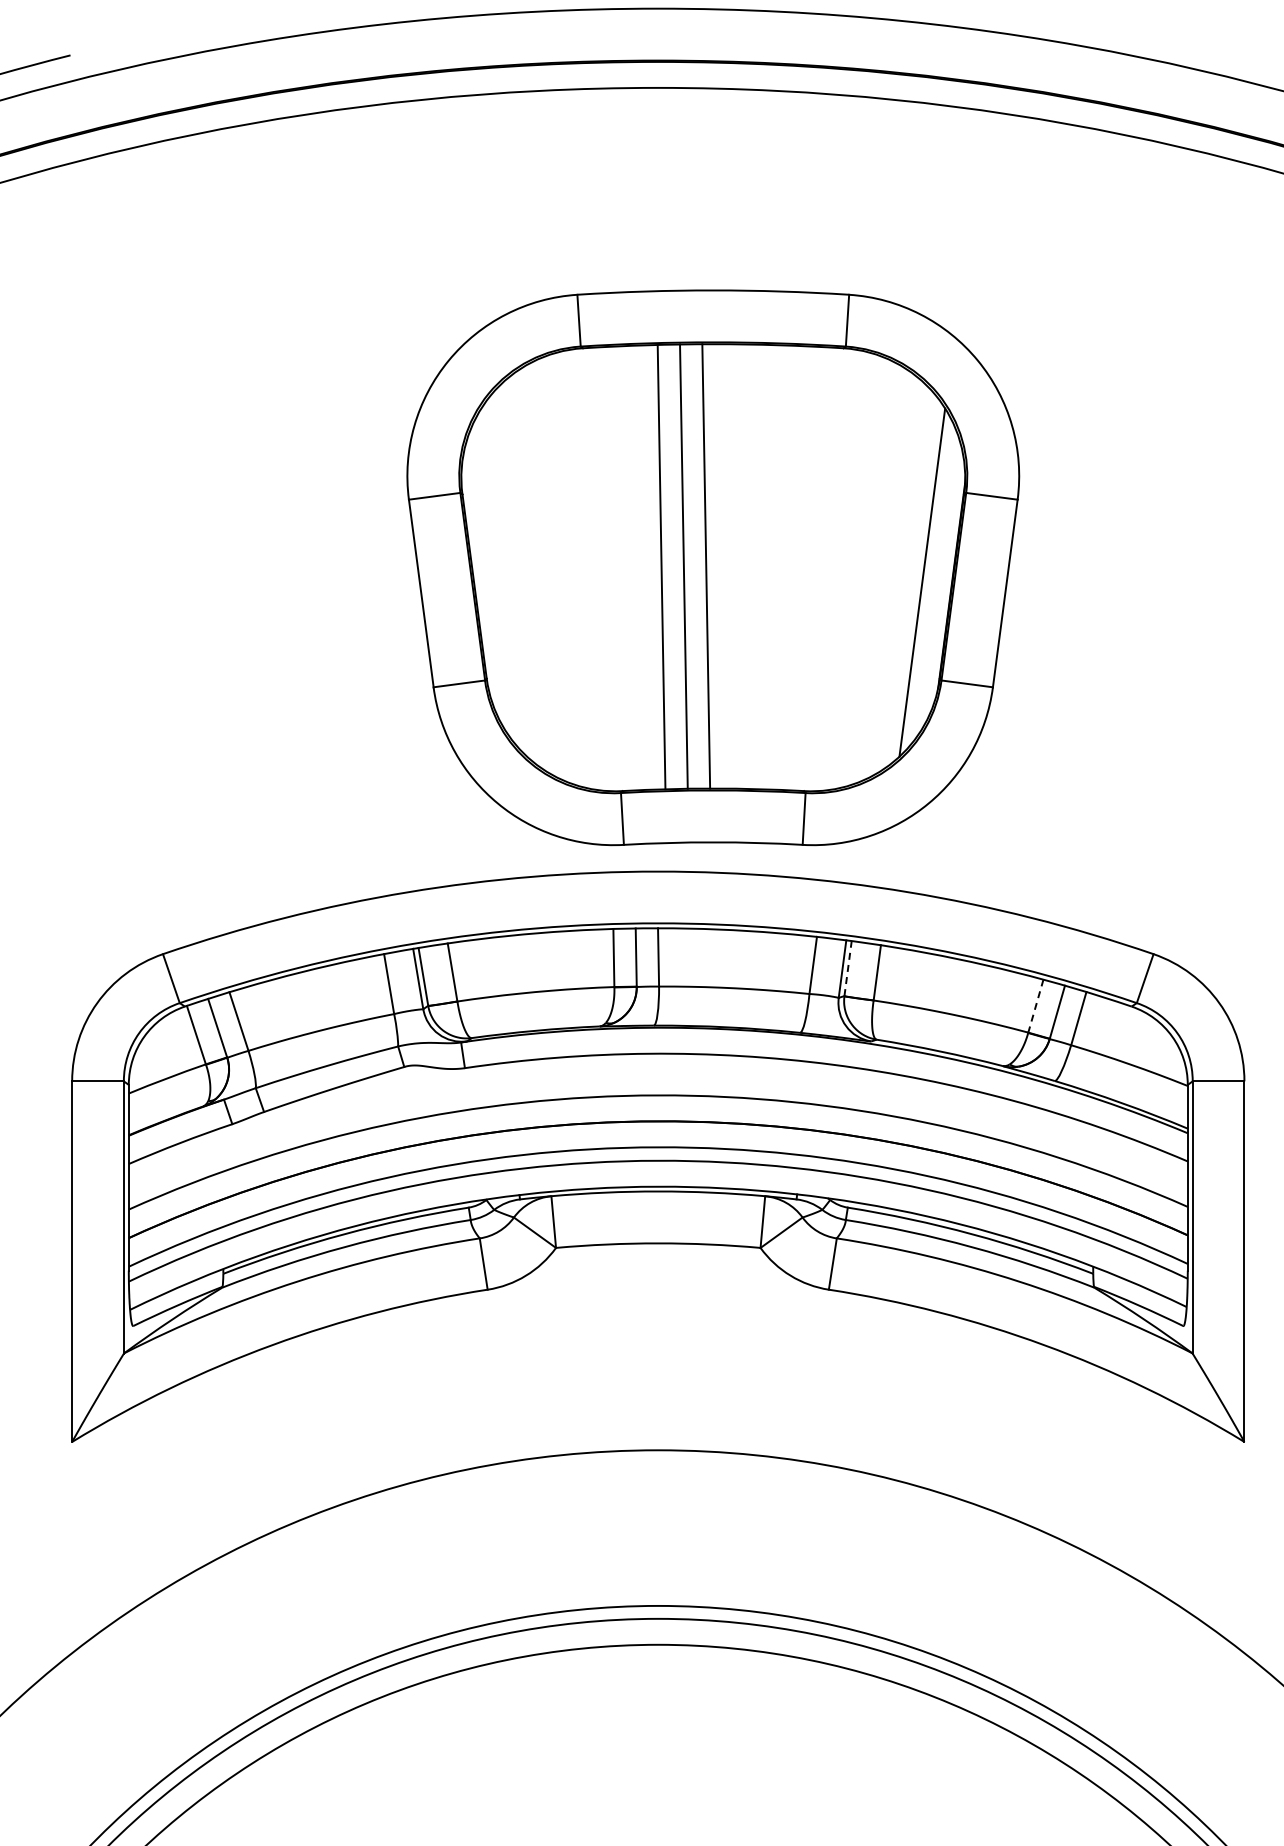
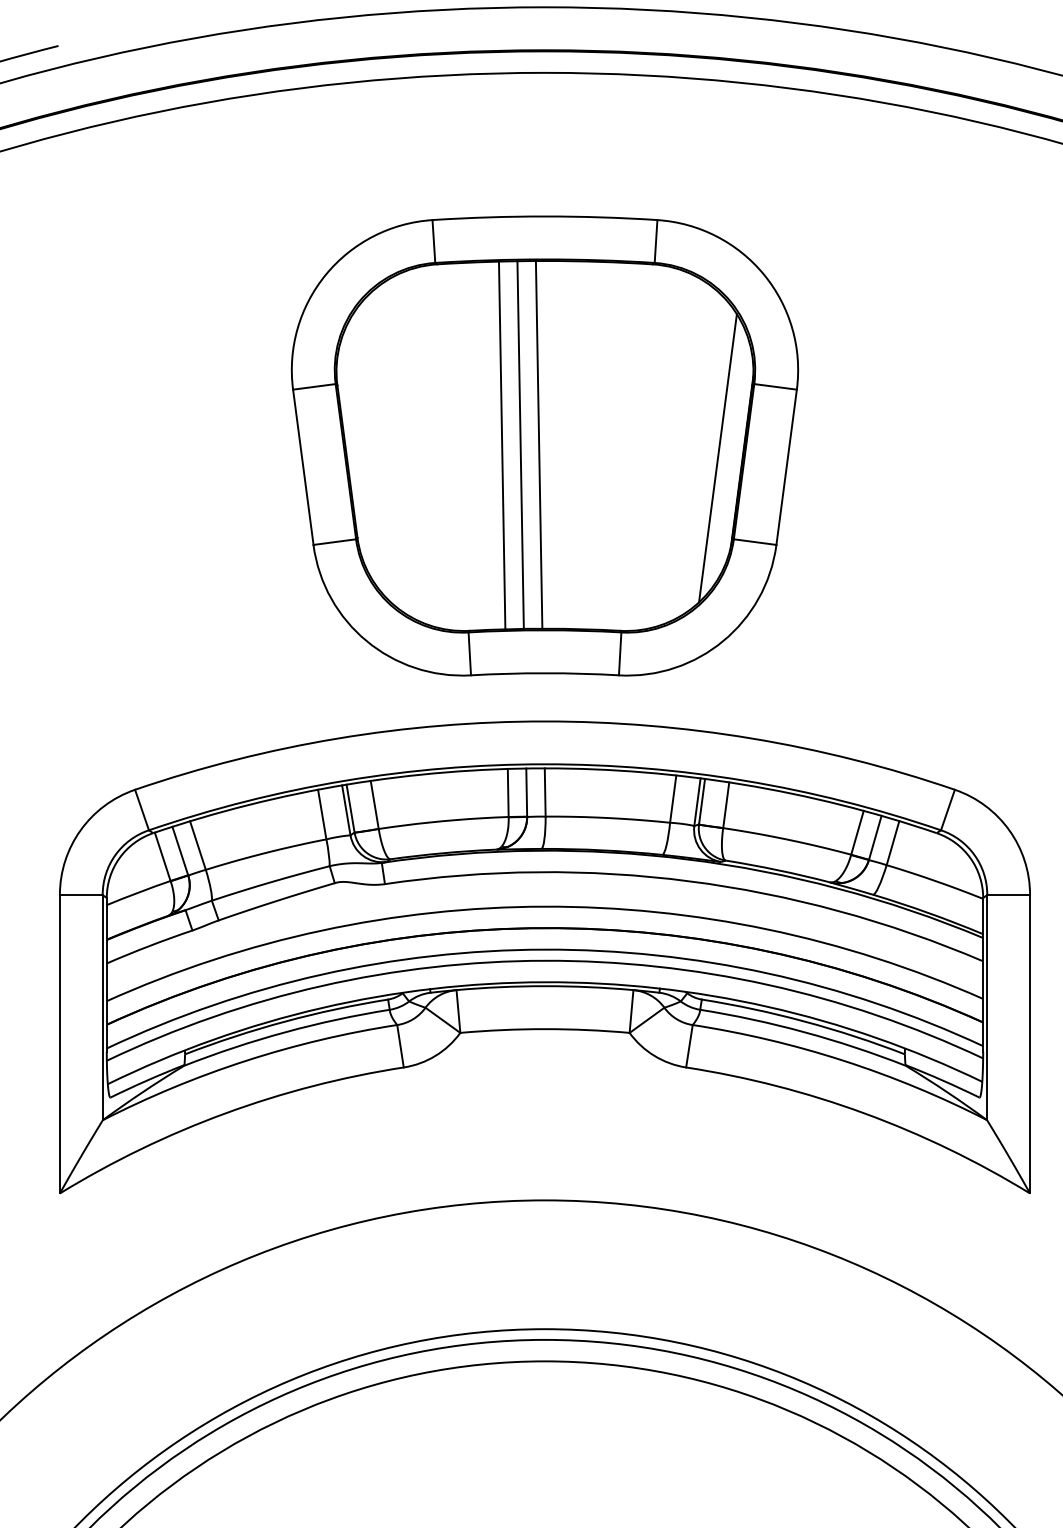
part: (713, 567) -> (545, 445), moved
line: (848, 968) -> (702, 801), dashed -> solid
line: (1035, 1006) -> (857, 833), dashed -> solid

